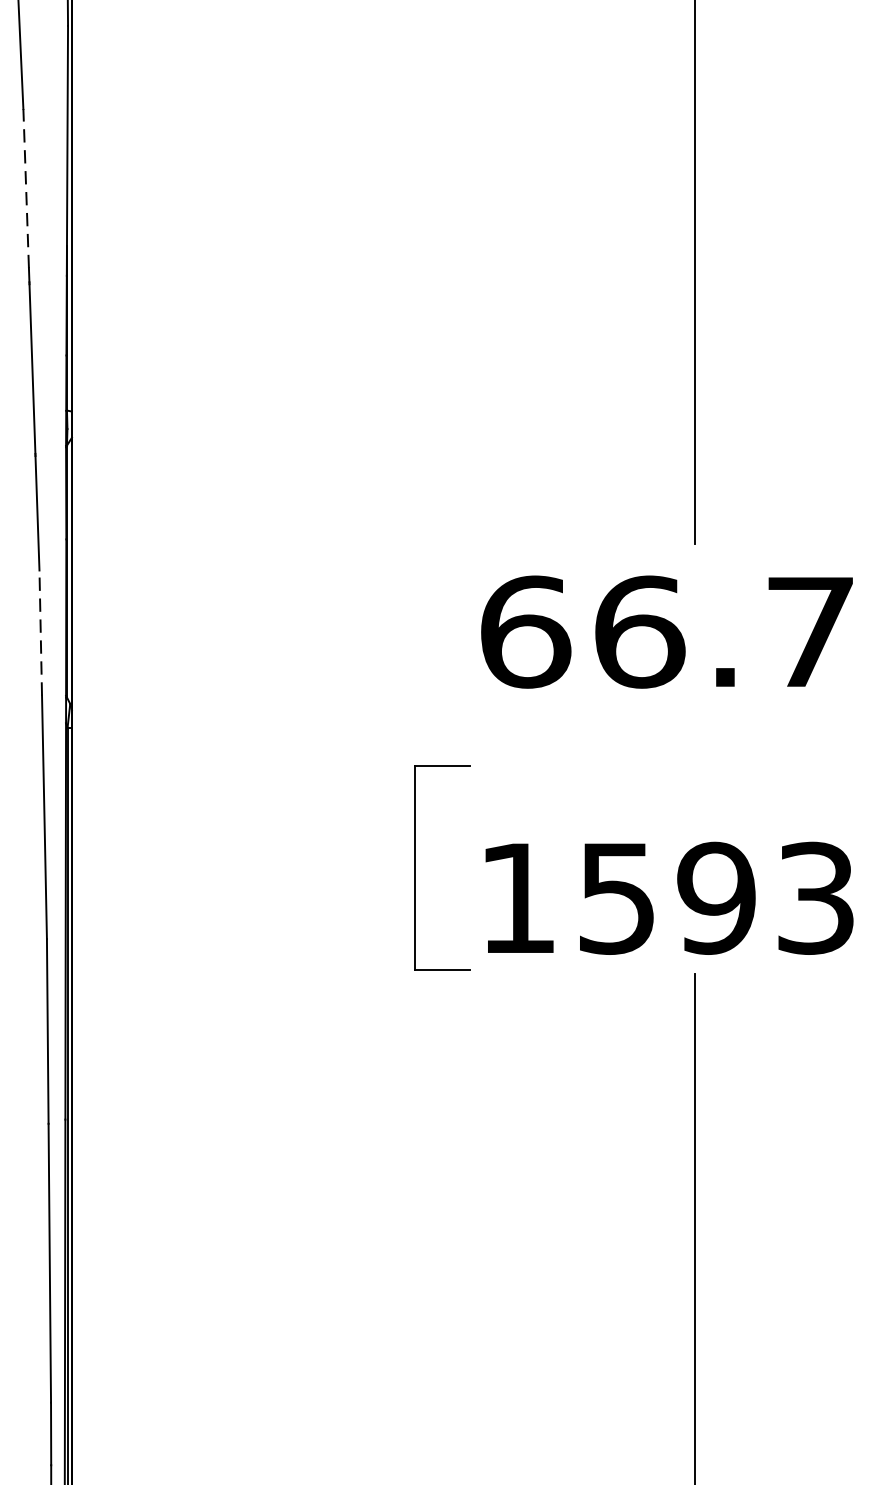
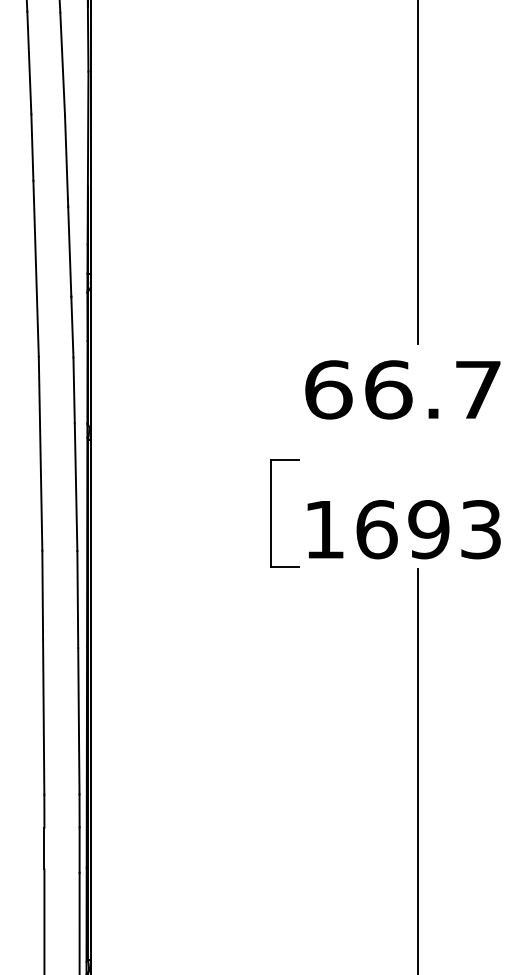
line: (26, 189) -> (66, 157), dashed -> solid
line: (41, 633) -> (74, 390), dashed -> solid
text: (616, 898) -> (376, 529), 1593 -> 1693

